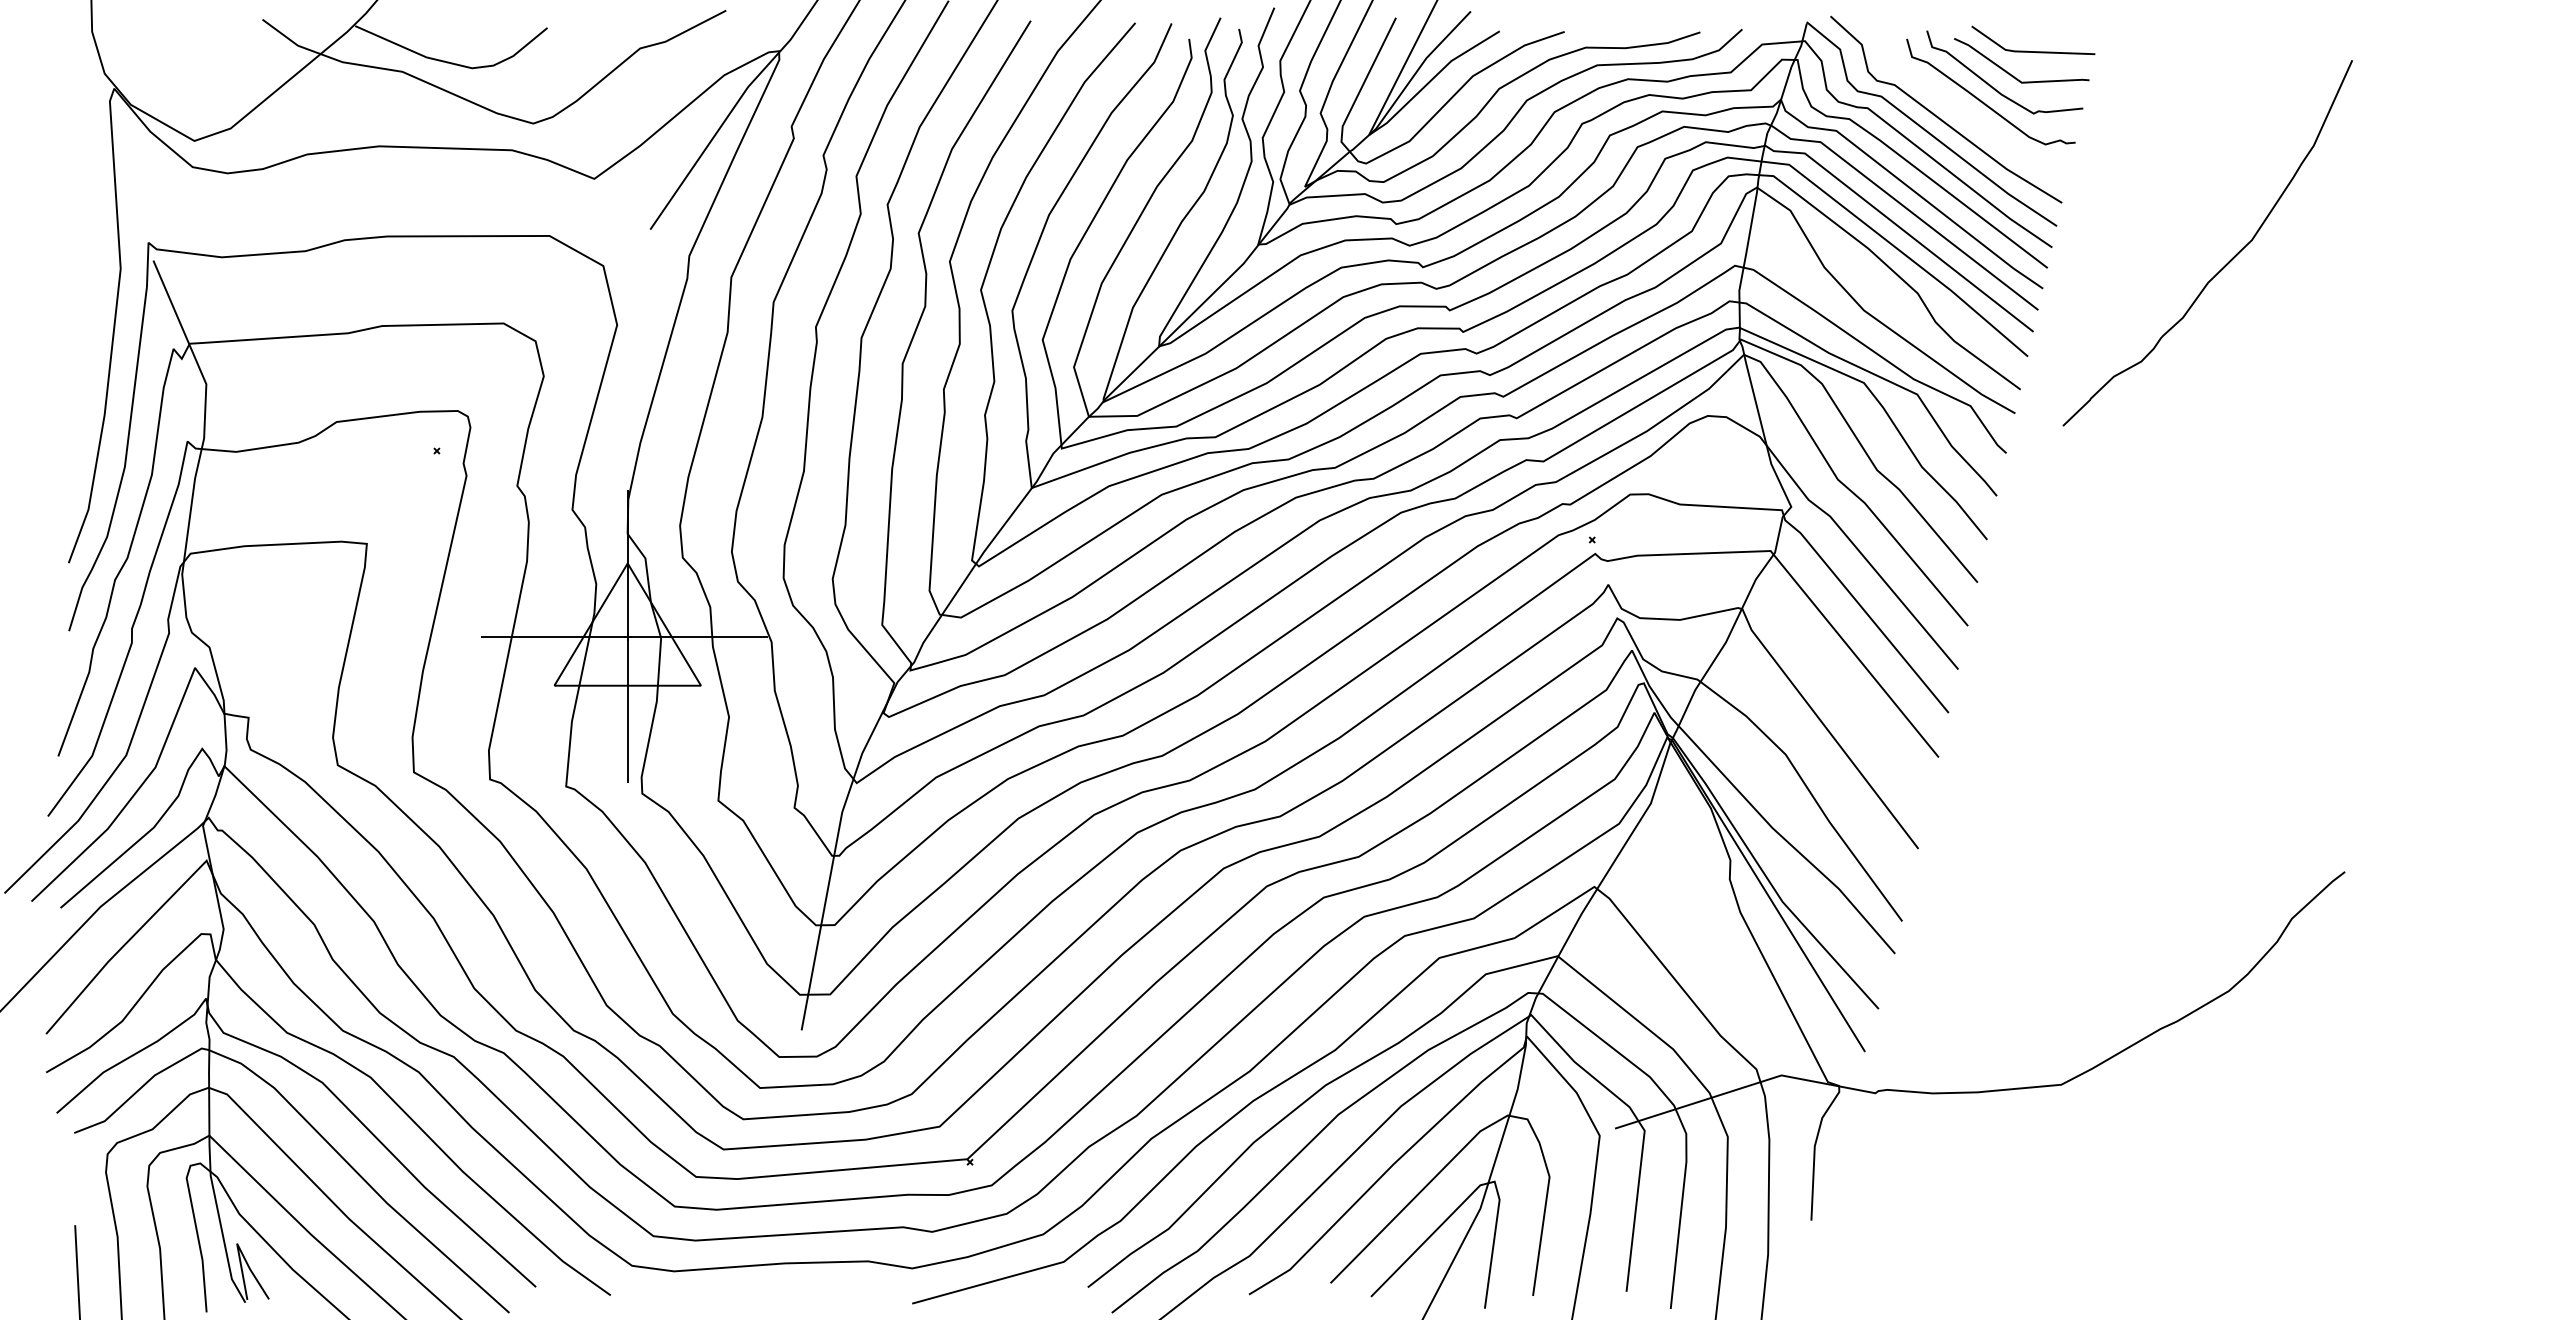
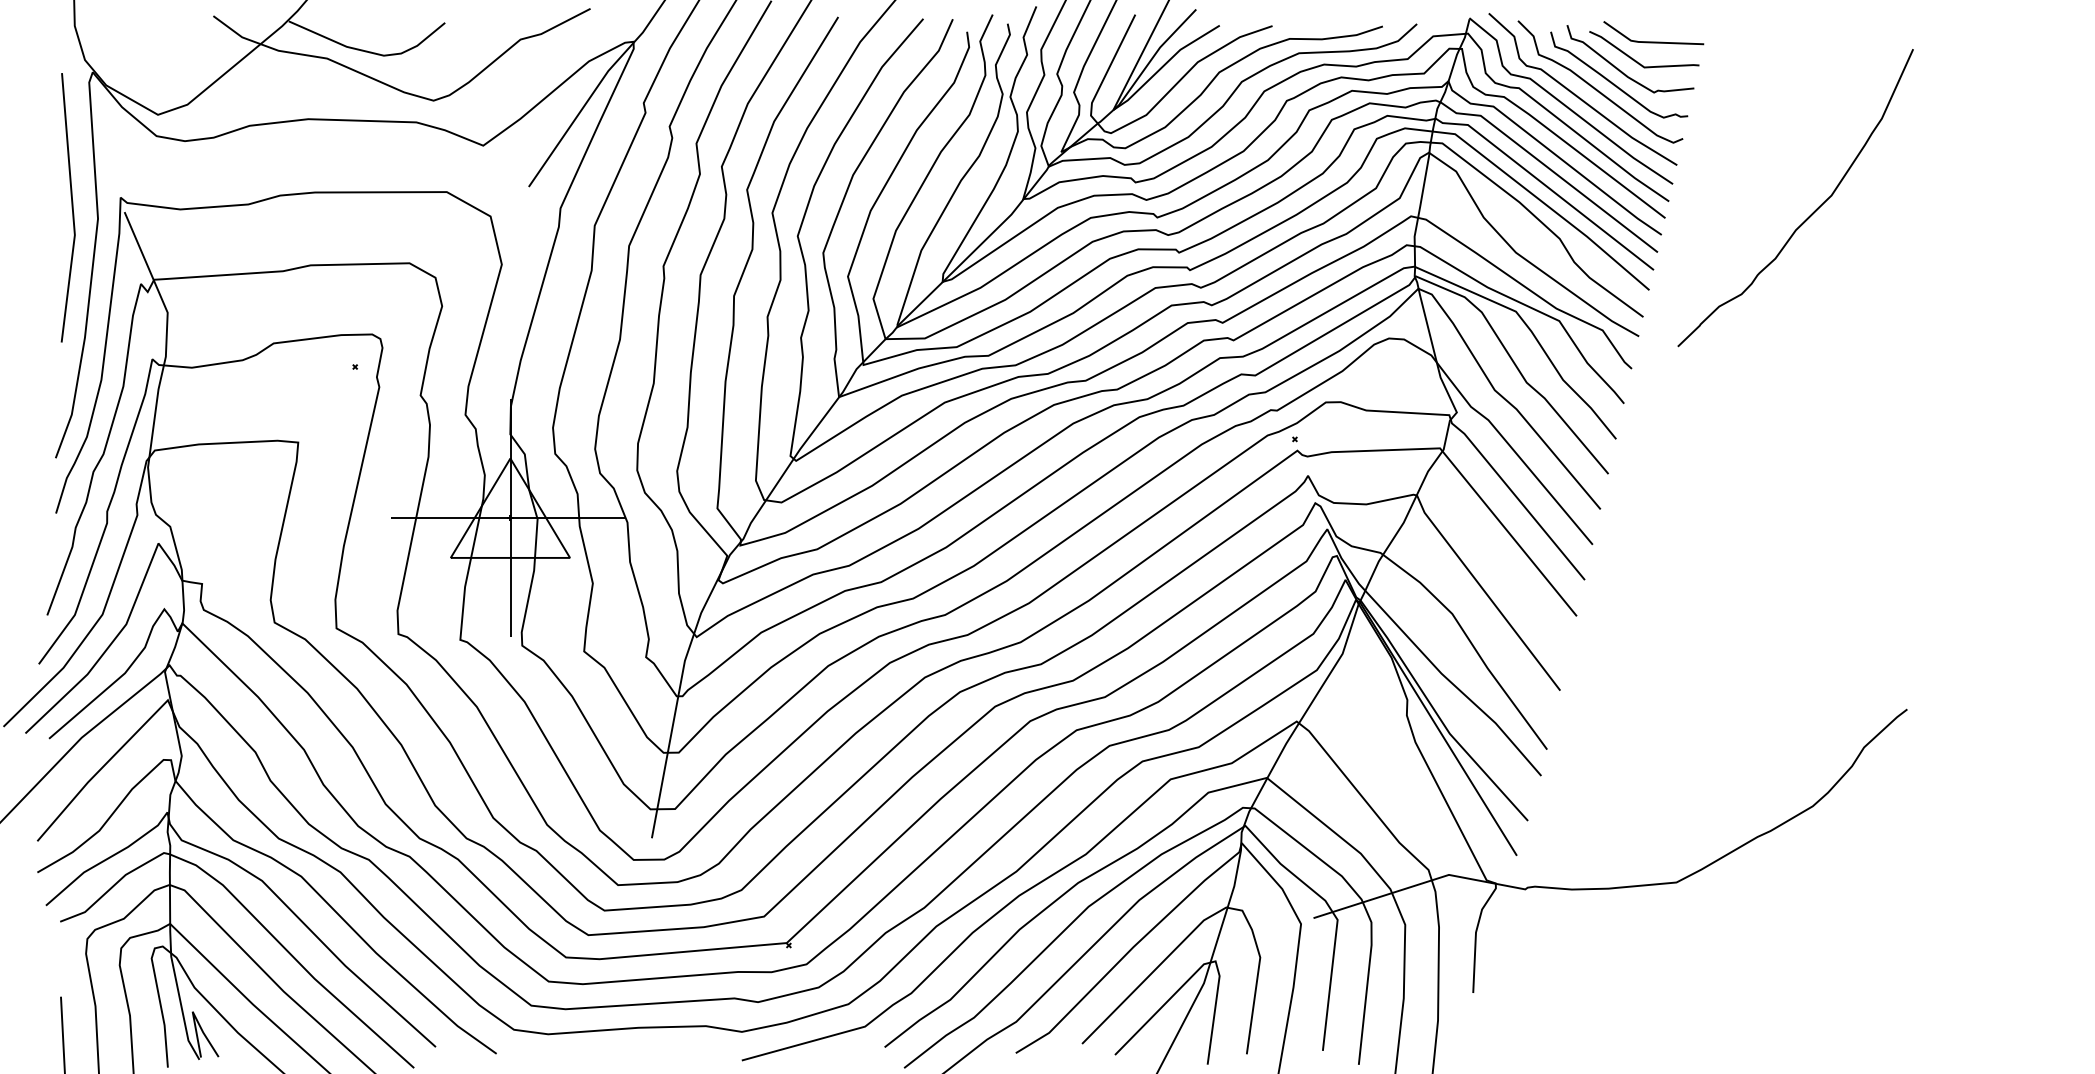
curve: (1962, 108) -> (1596, 88), added
line: (88, 254) -> (71, 207), added

